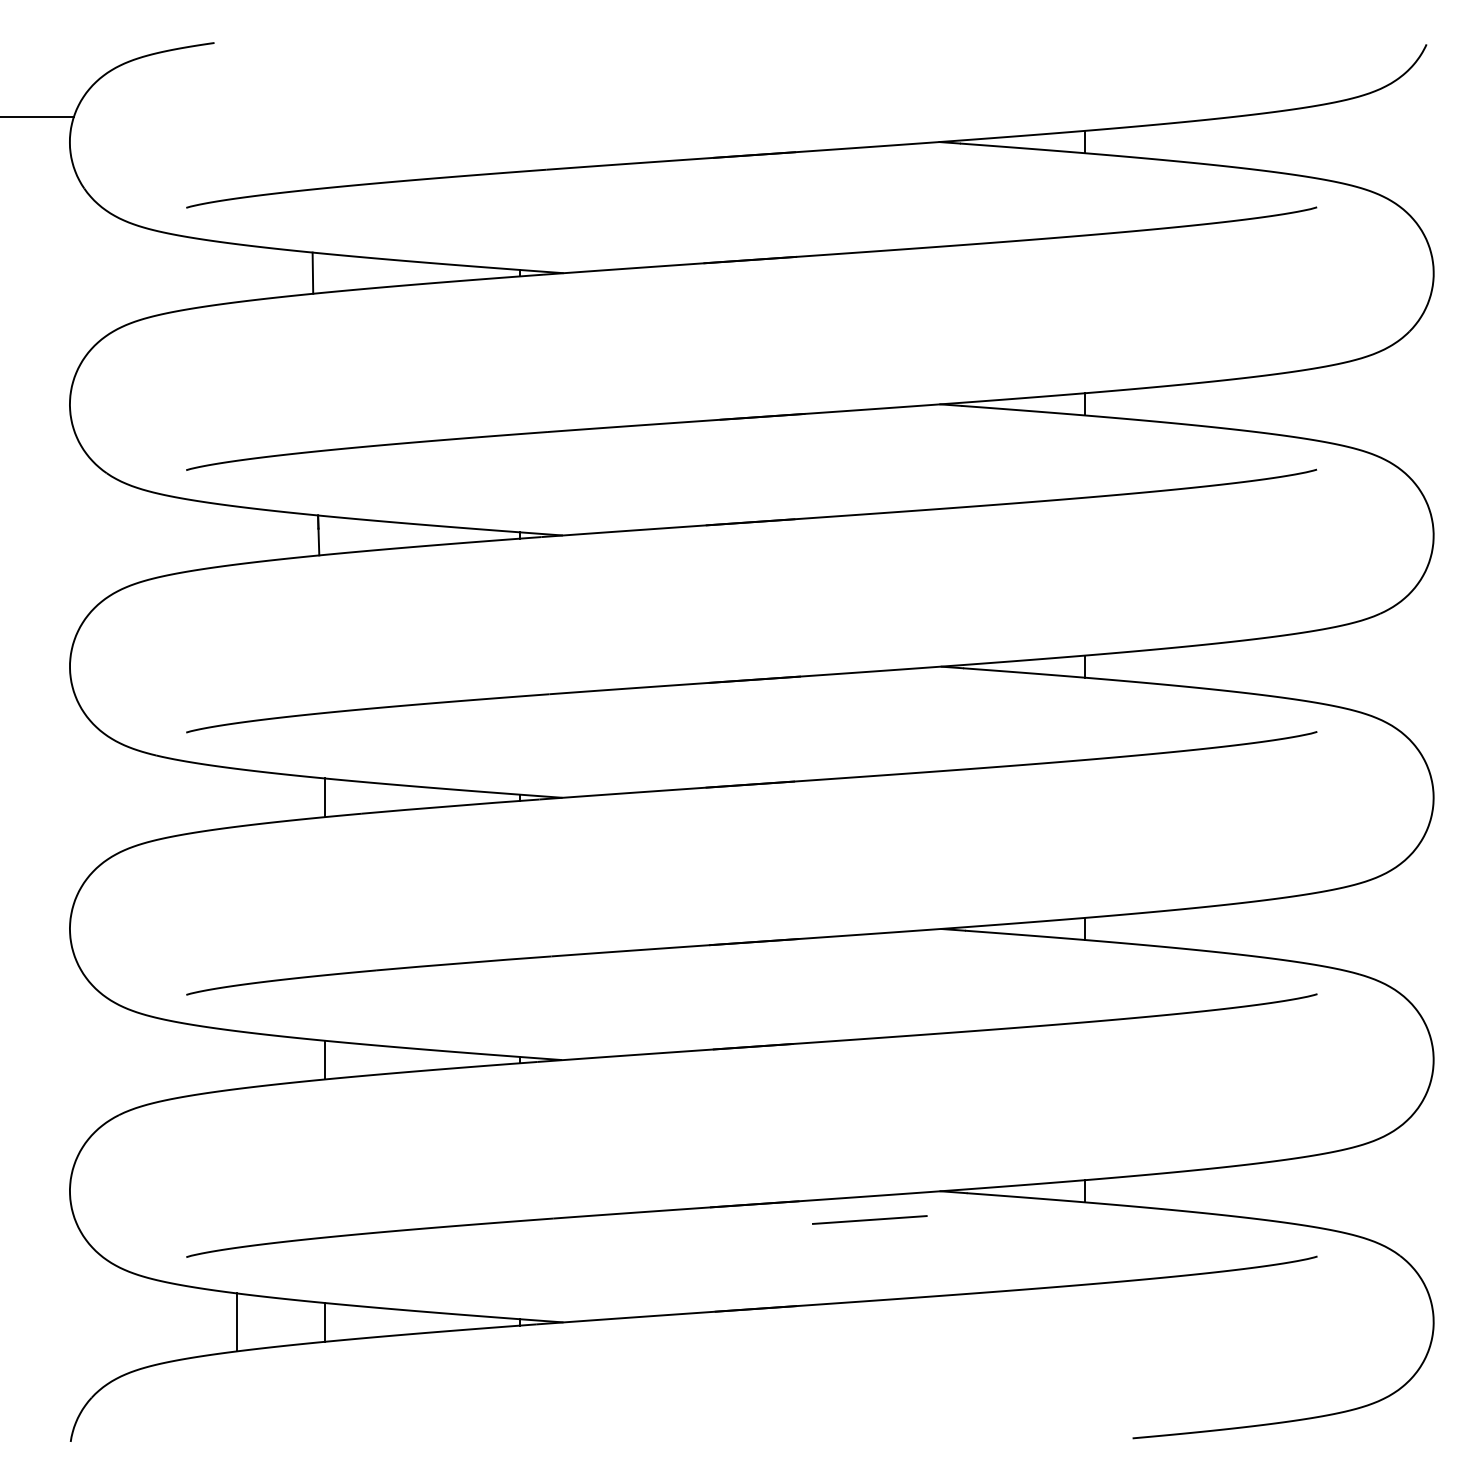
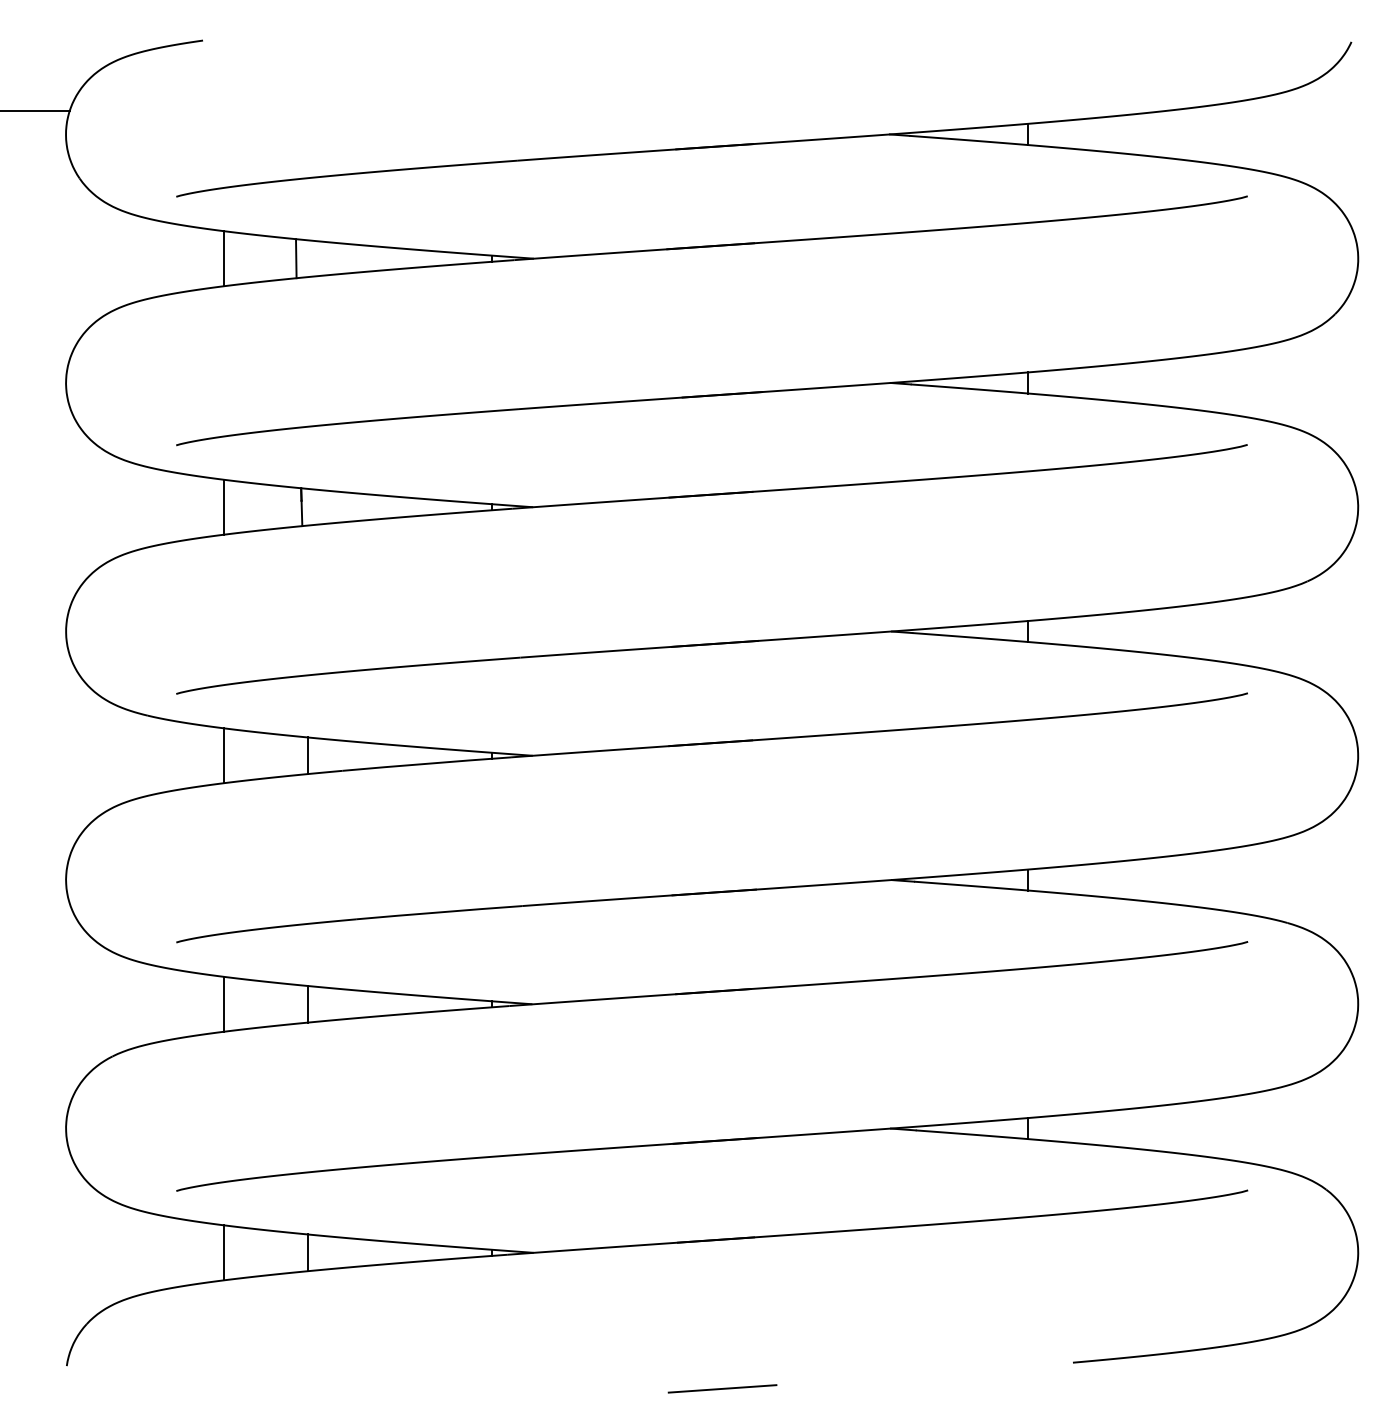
line: (237, 273) -> (224, 258), added
line: (237, 535) -> (224, 507), added
line: (237, 797) -> (224, 755), added
line: (237, 1060) -> (224, 1004), added
line: (869, 1219) -> (722, 1388), moved

